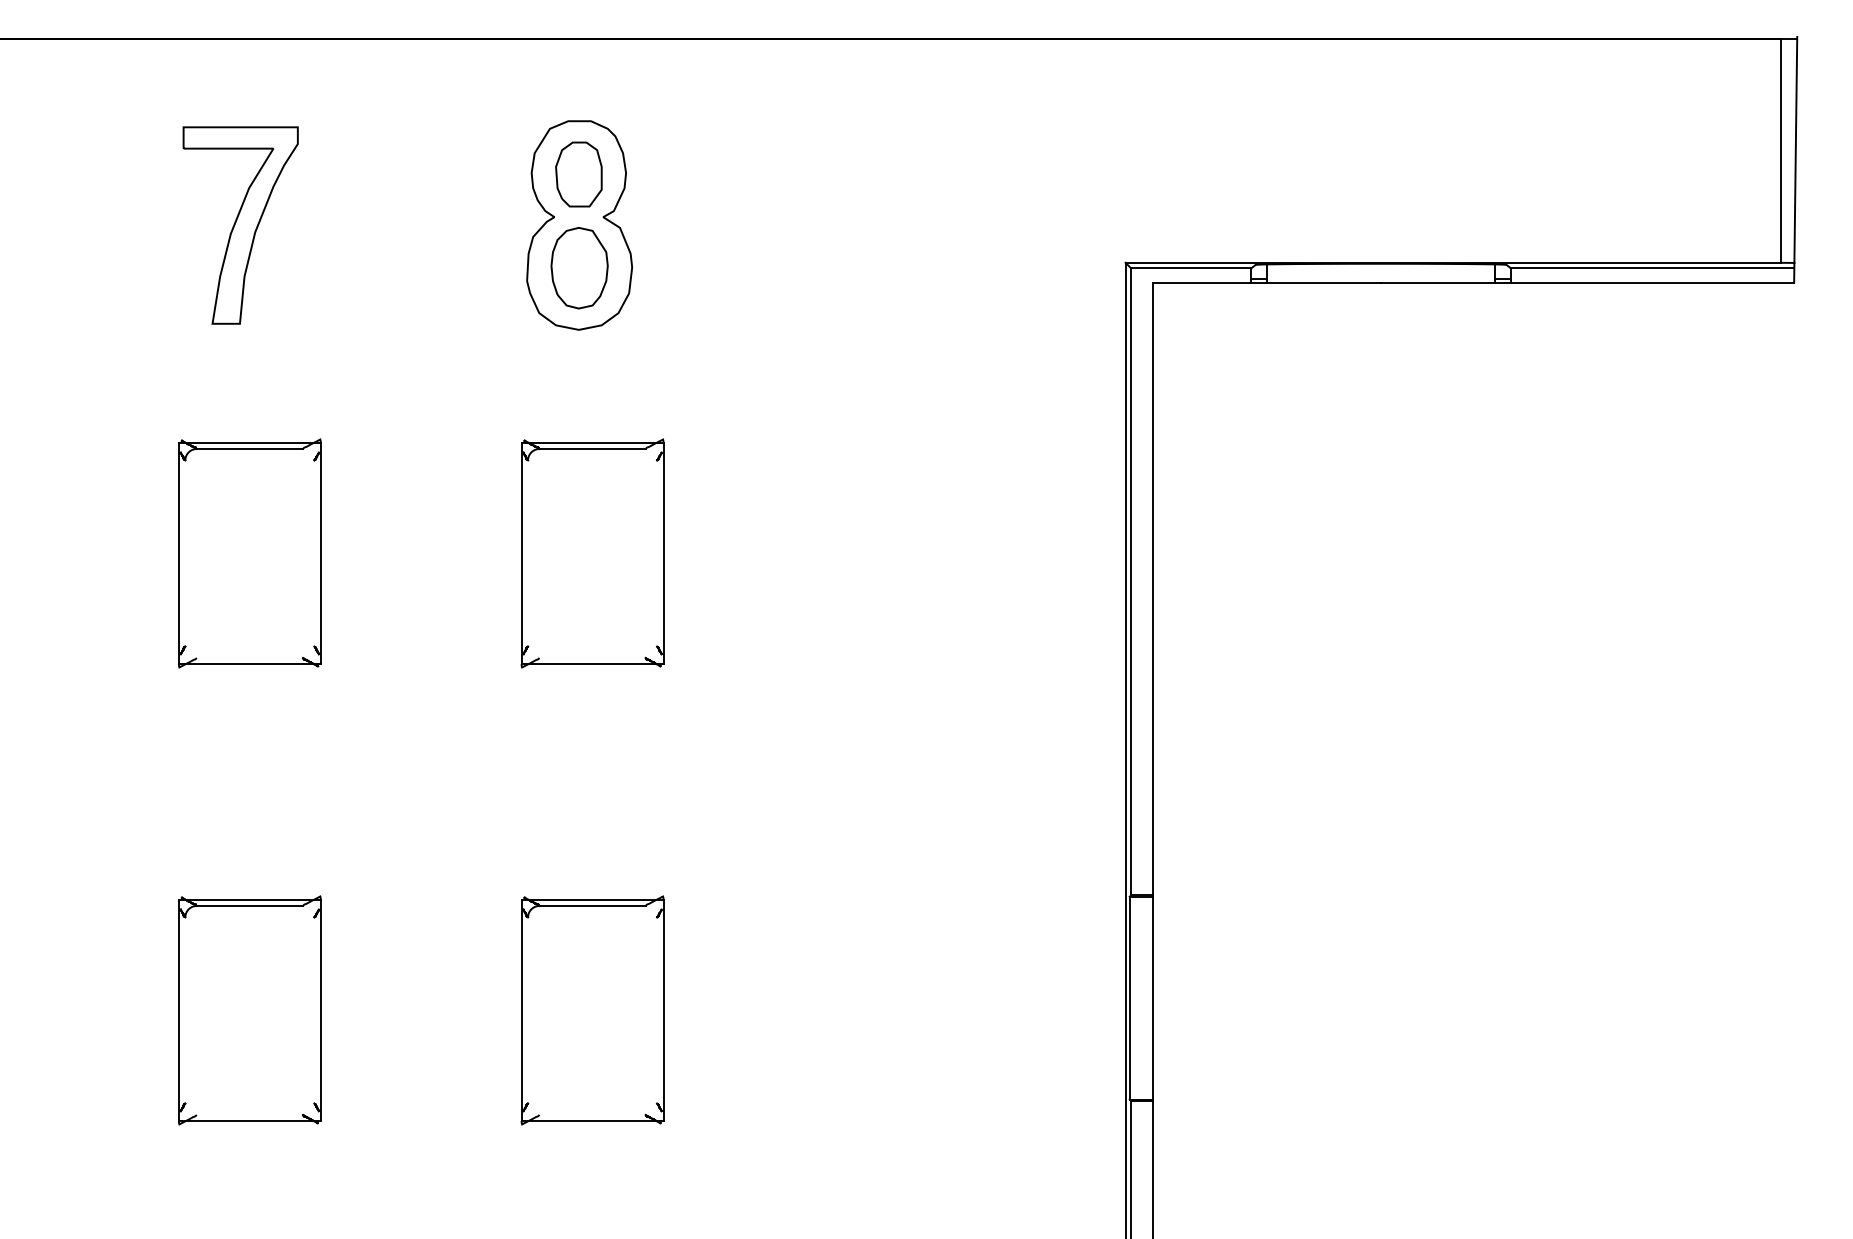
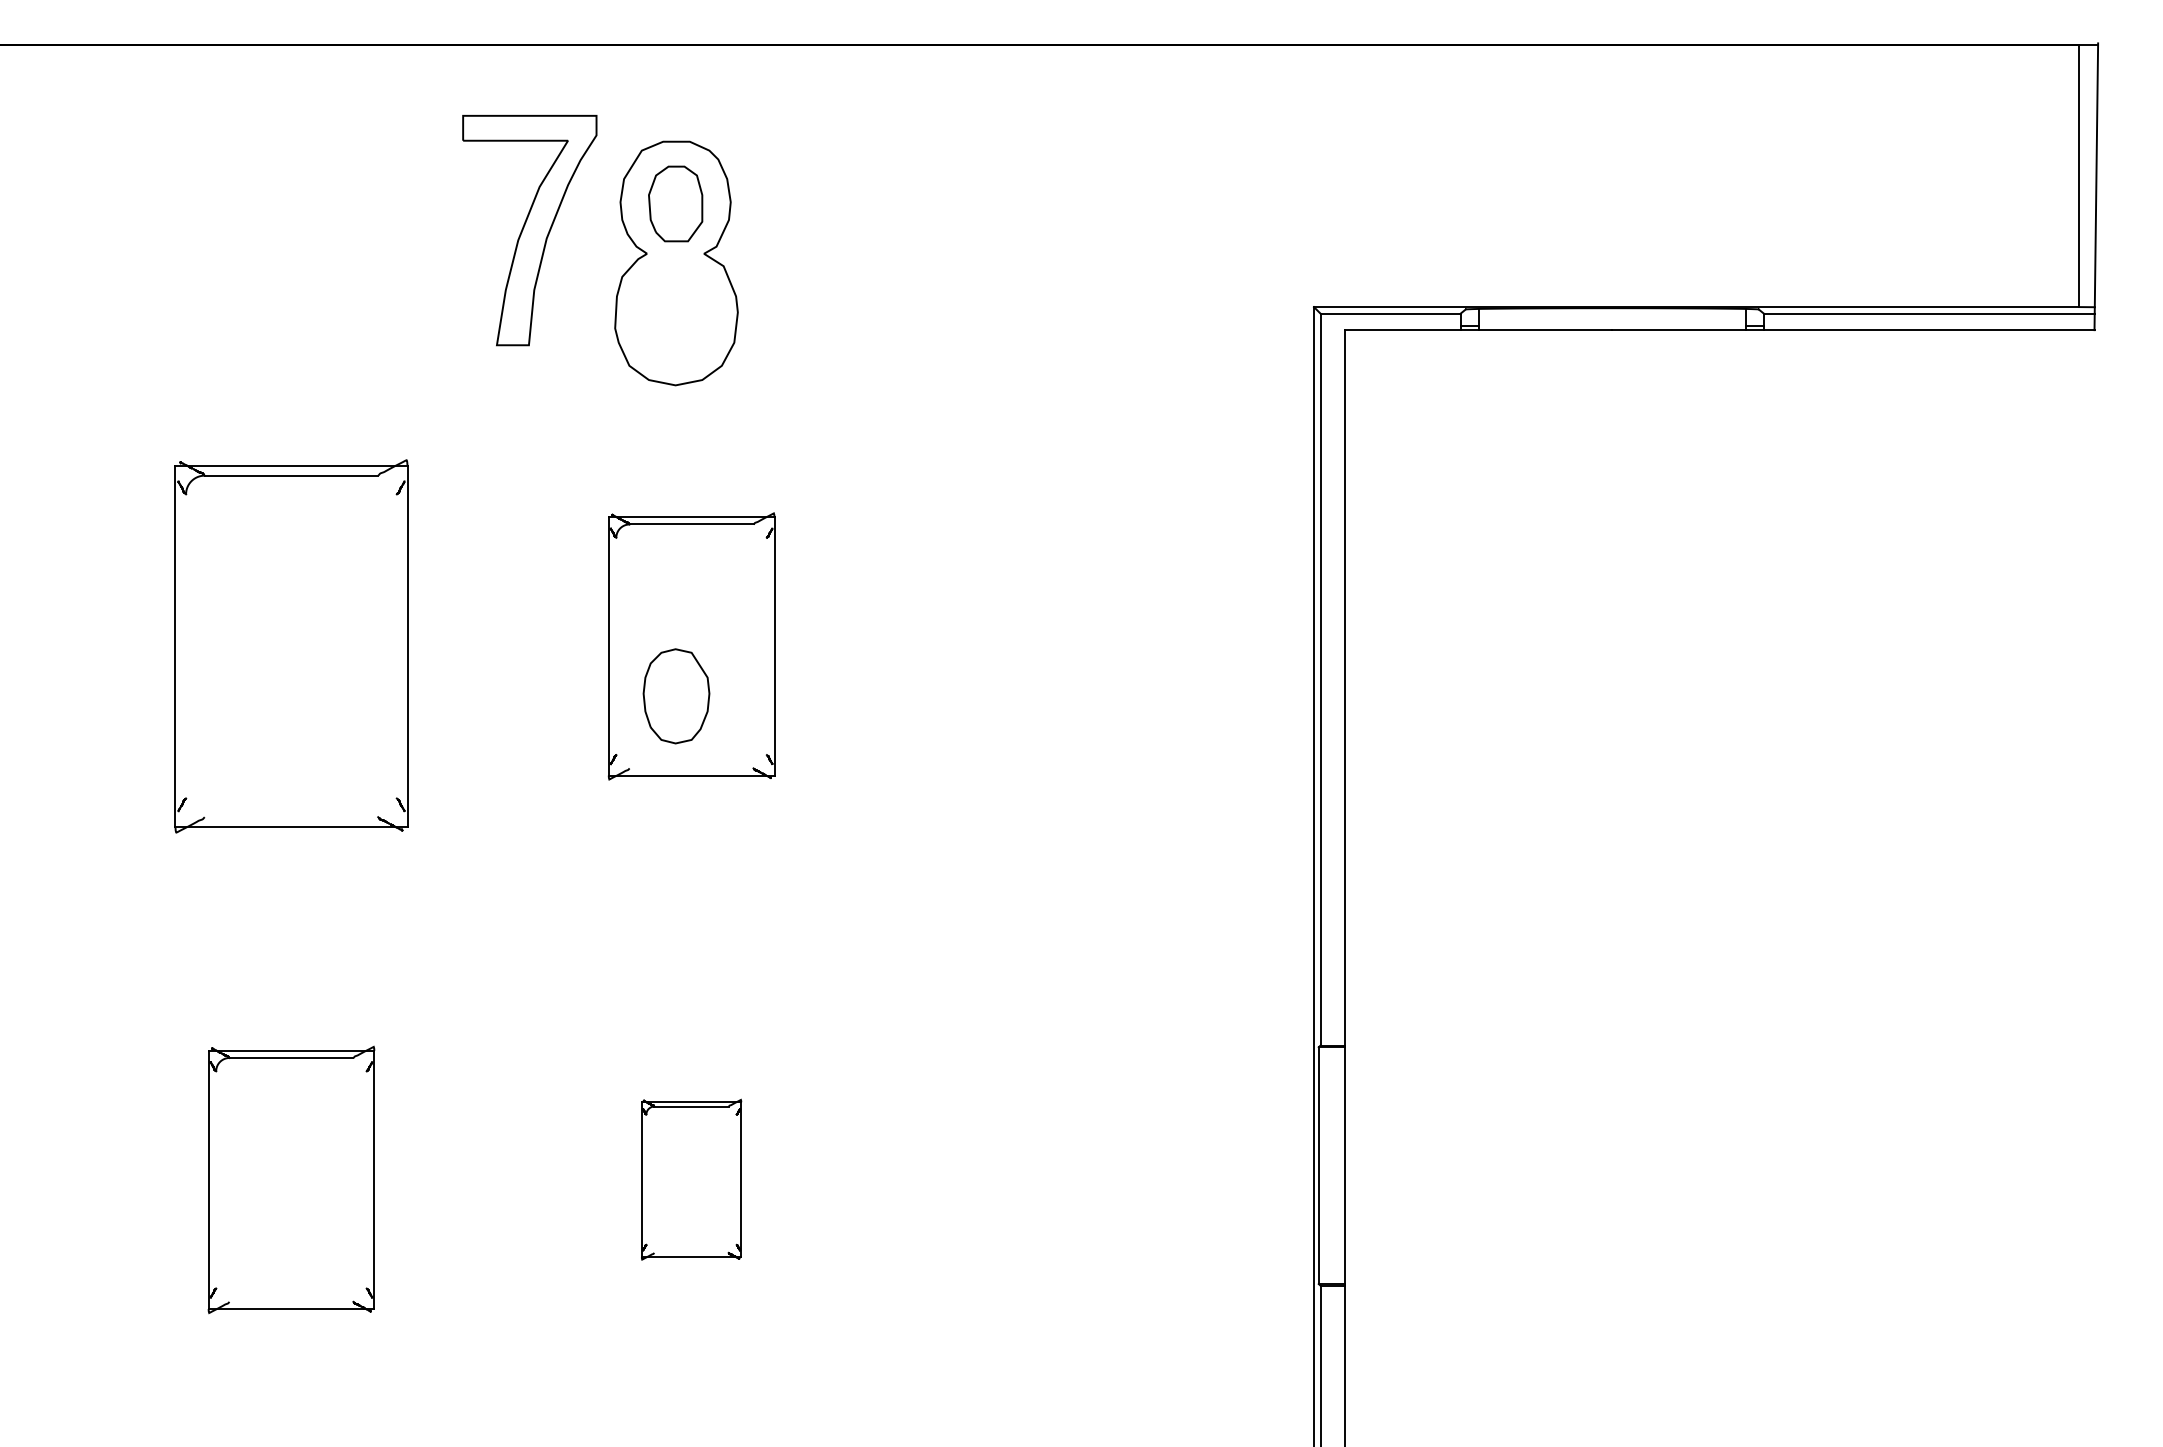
part: (240, 225) -> (529, 230), moved
part: (579, 268) -> (676, 696), moved
part: (249, 553) -> (291, 646), size x1.4
part: (592, 1010) -> (691, 1179), size x0.6

